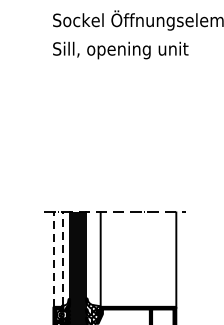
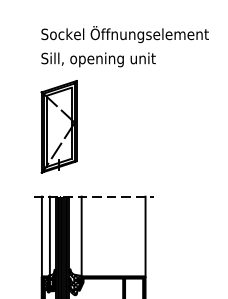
part: (73, 129) -> (58, 126), added
line: (62, 258) -> (49, 235), dashed -> solid
line: (53, 259) -> (41, 236), dashed -> solid

